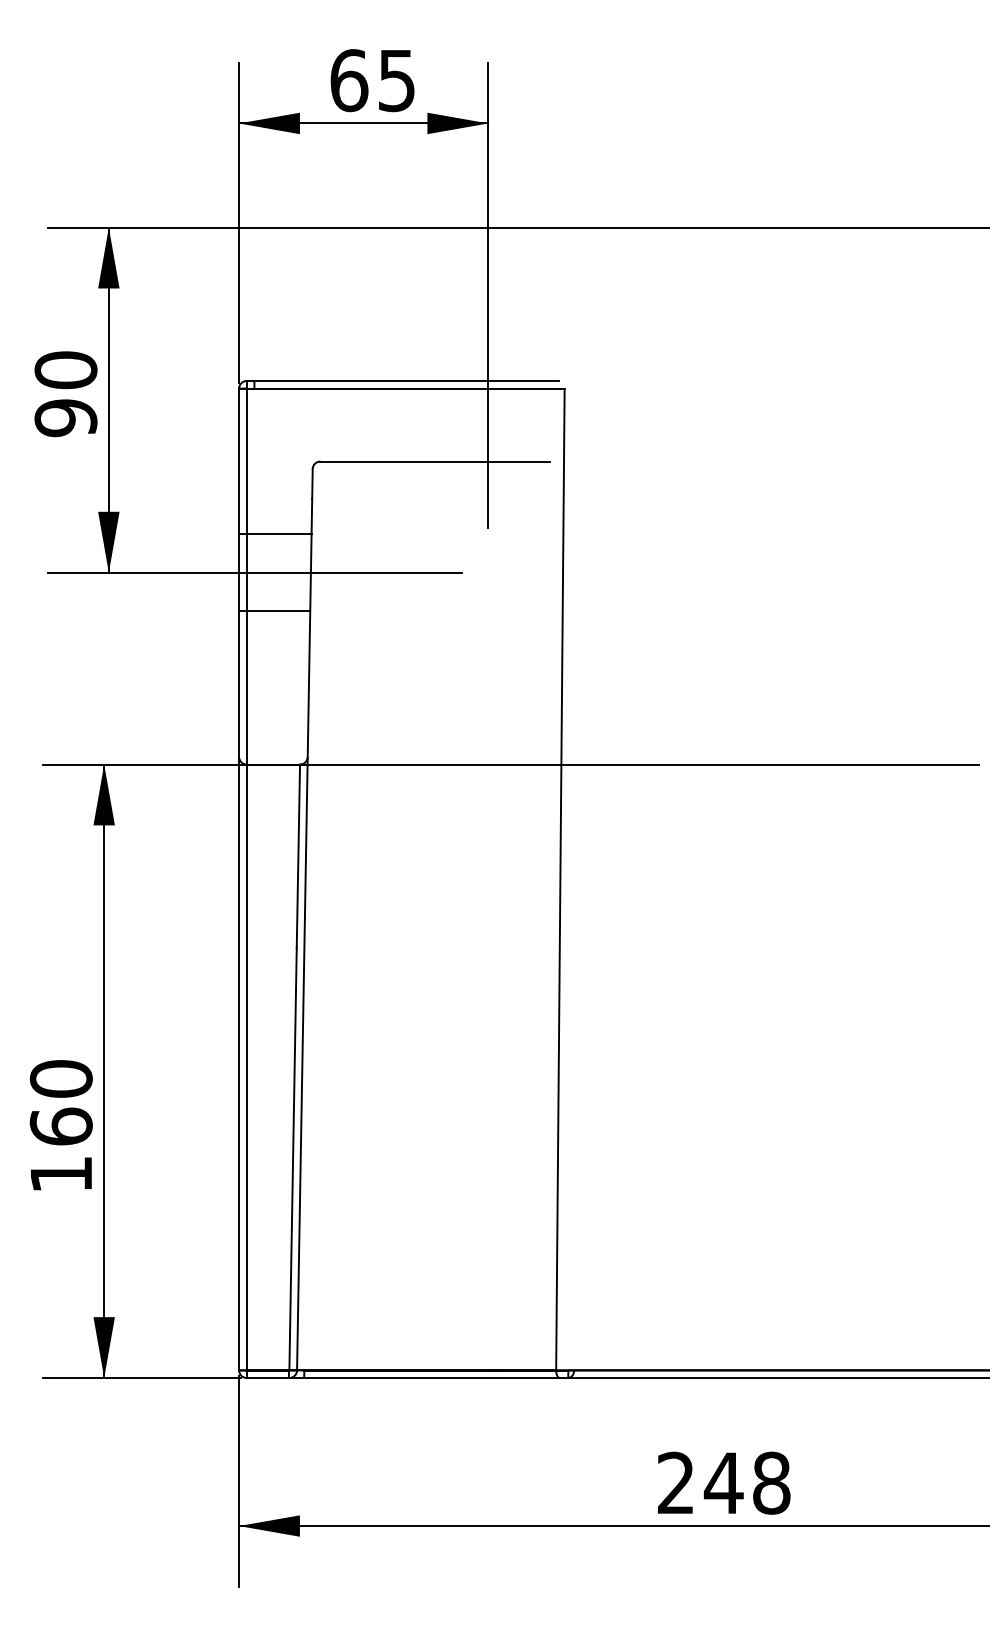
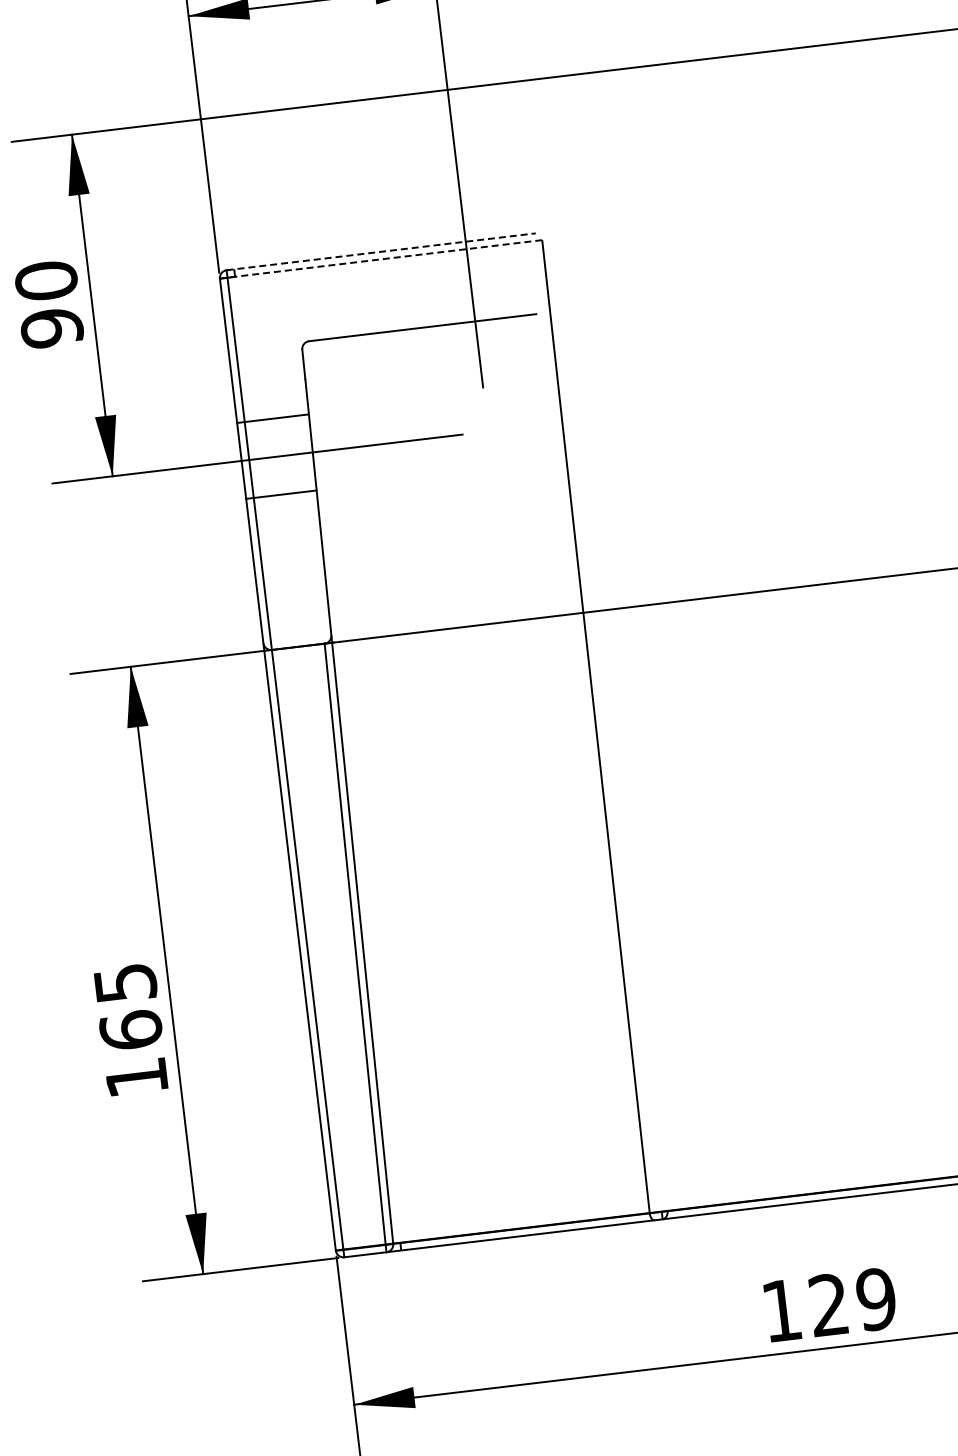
line: (403, 381) -> (381, 252), solid -> dashed
line: (405, 388) -> (384, 258), solid -> dashed
text: (60, 1078) -> (124, 982), 160 -> 165
text: (724, 1482) -> (829, 1304), 248 -> 129

